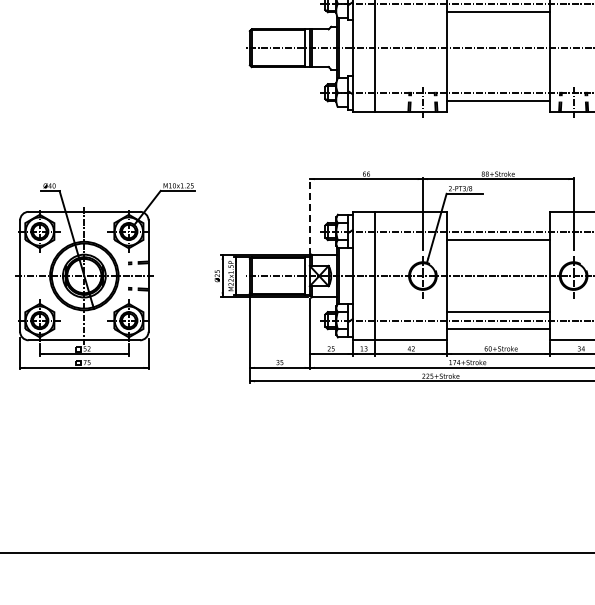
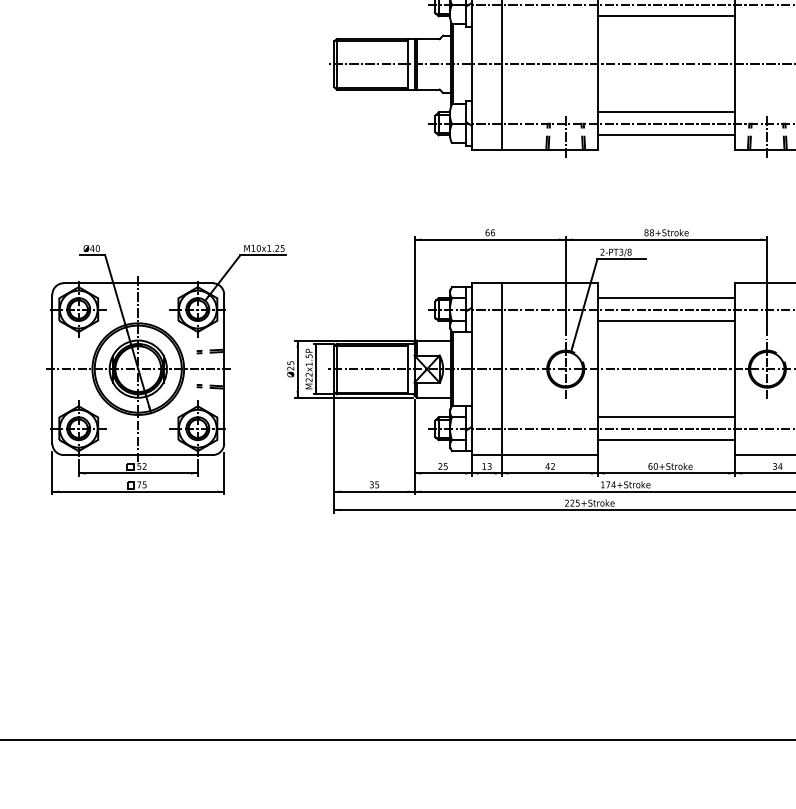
line: (497, 84) -> (665, 112), added
line: (309, 216) -> (414, 289), dashed -> solid
line: (497, 222) -> (665, 297), added
part: (105, 276) -> (166, 369), moved

